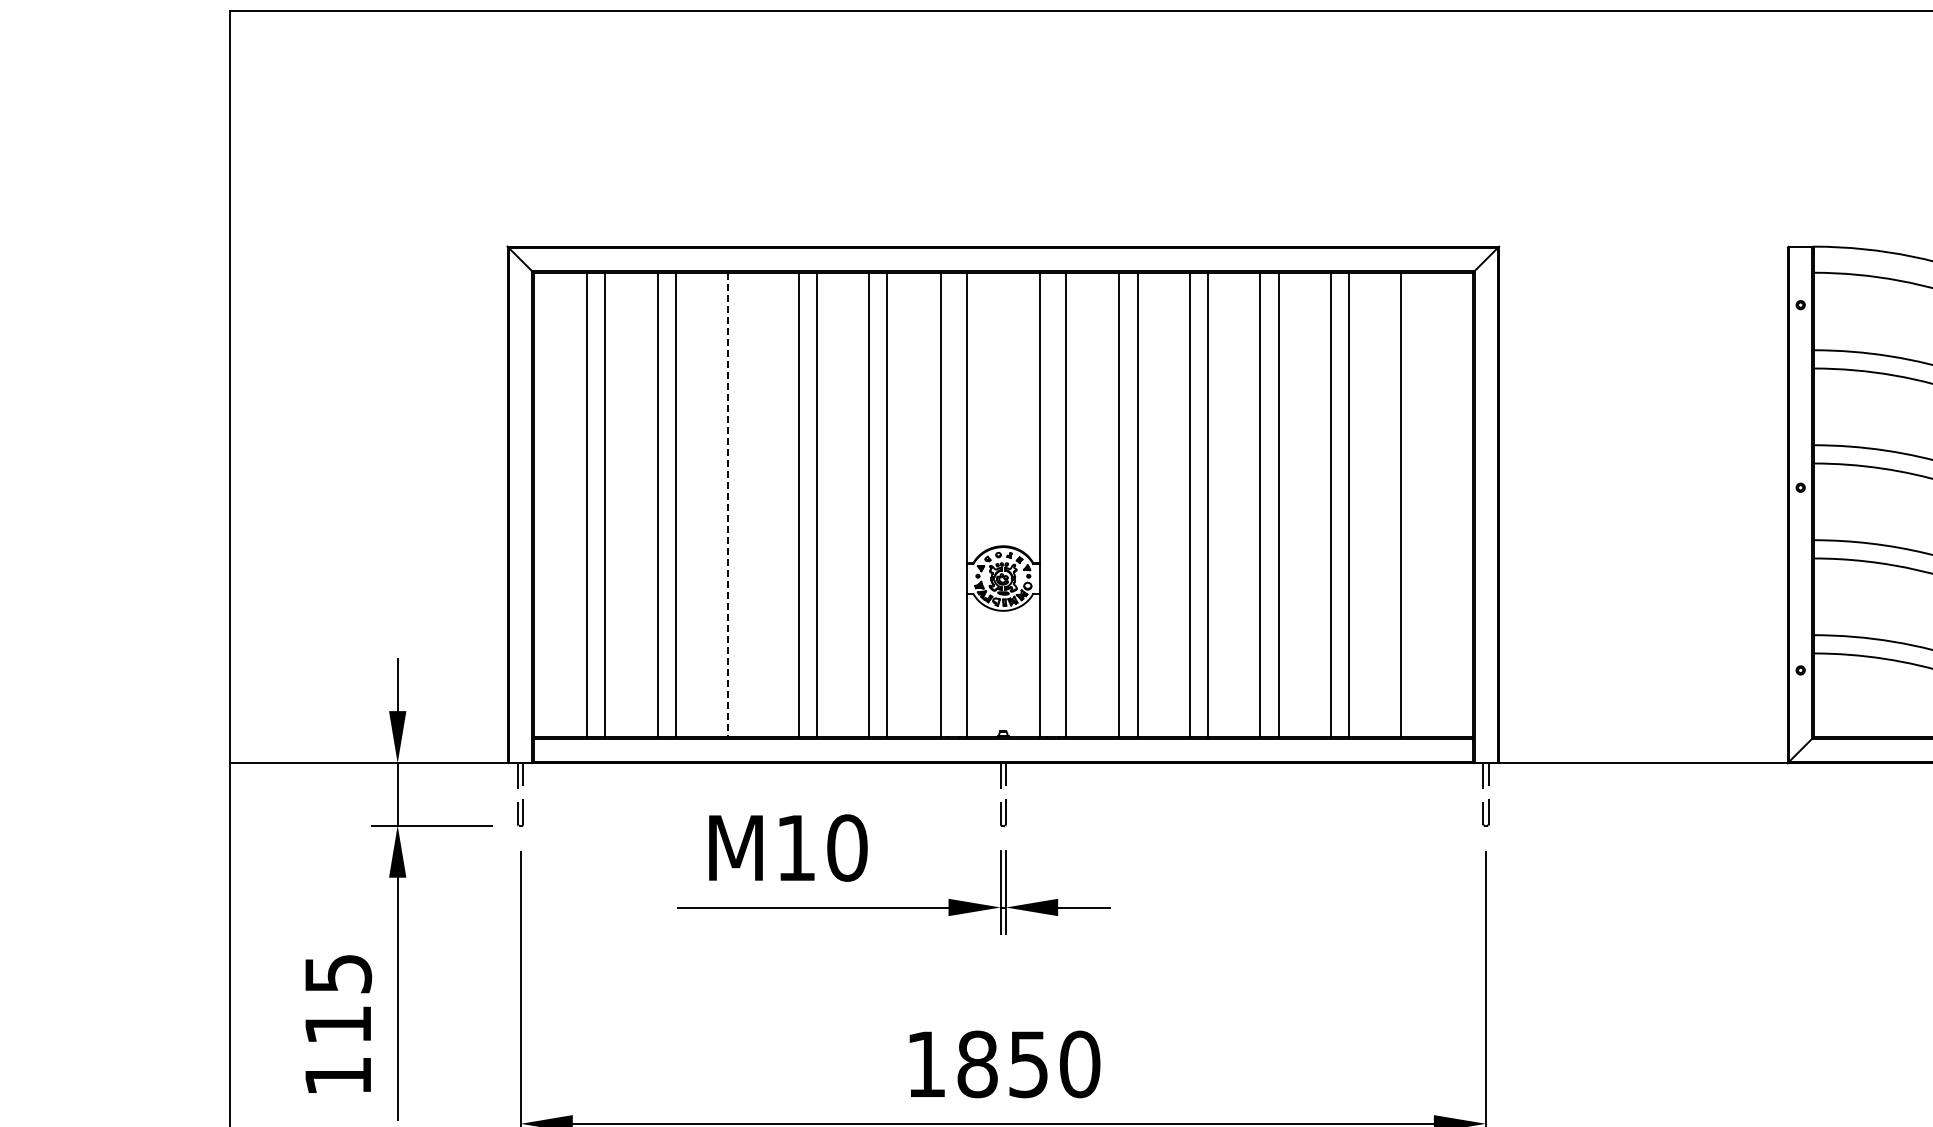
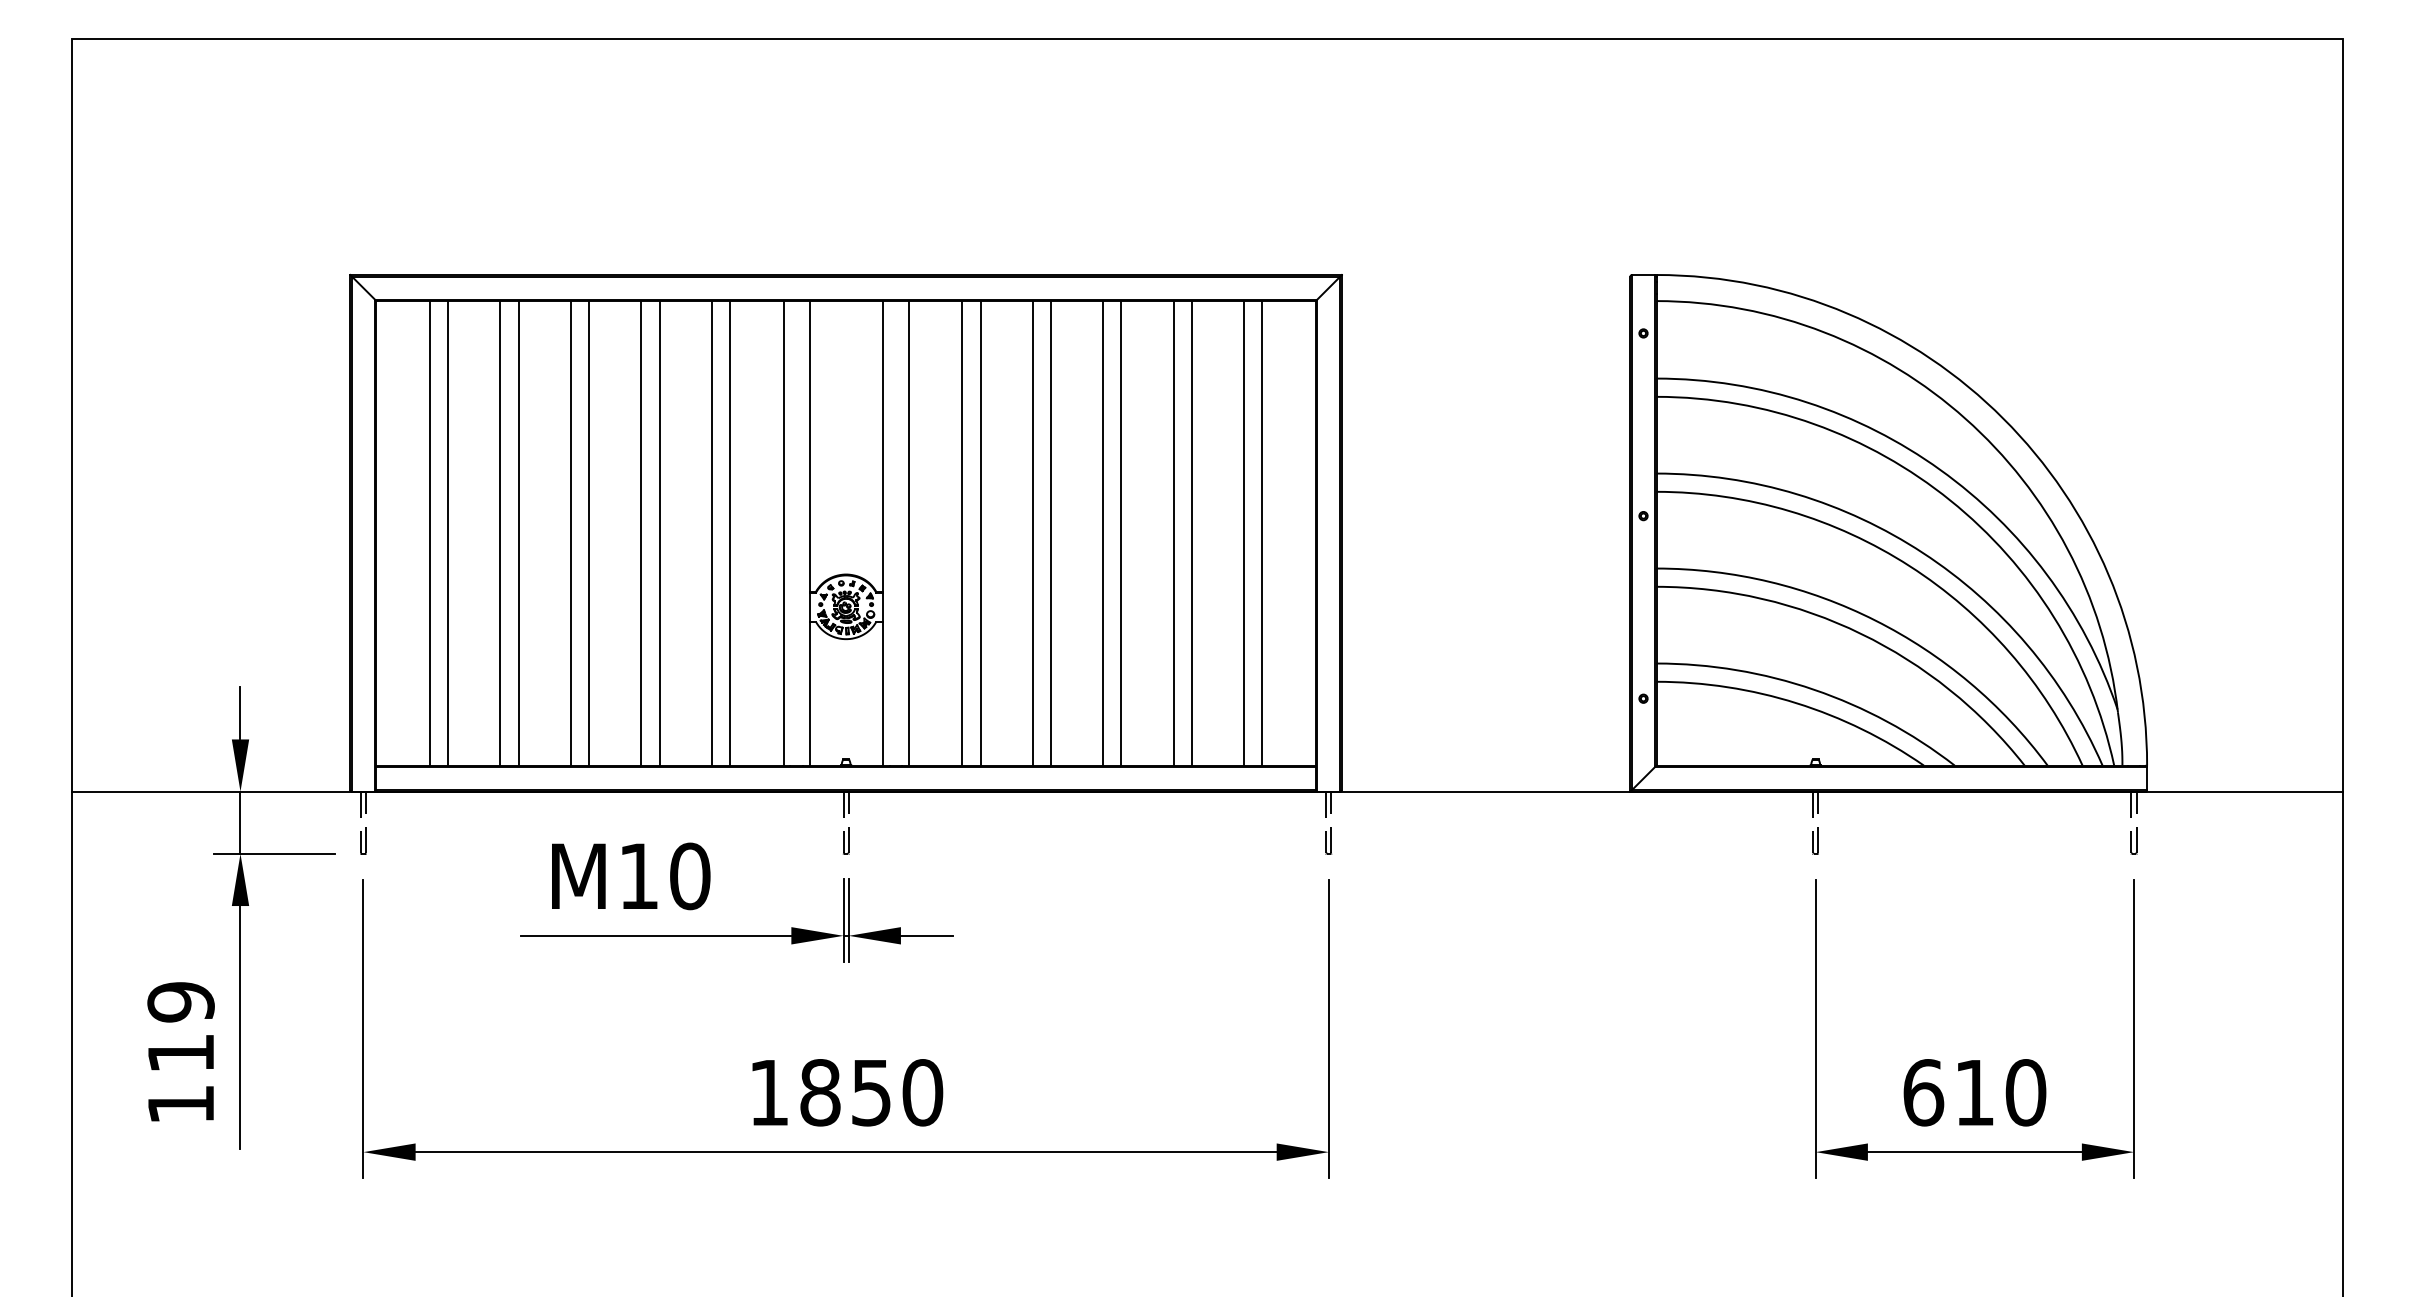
line: (727, 505) -> (570, 533), dashed -> solid
line: (746, 505) -> (589, 533), added
line: (1419, 505) -> (1262, 533), added
text: (337, 974) -> (180, 1002), 115 -> 119

